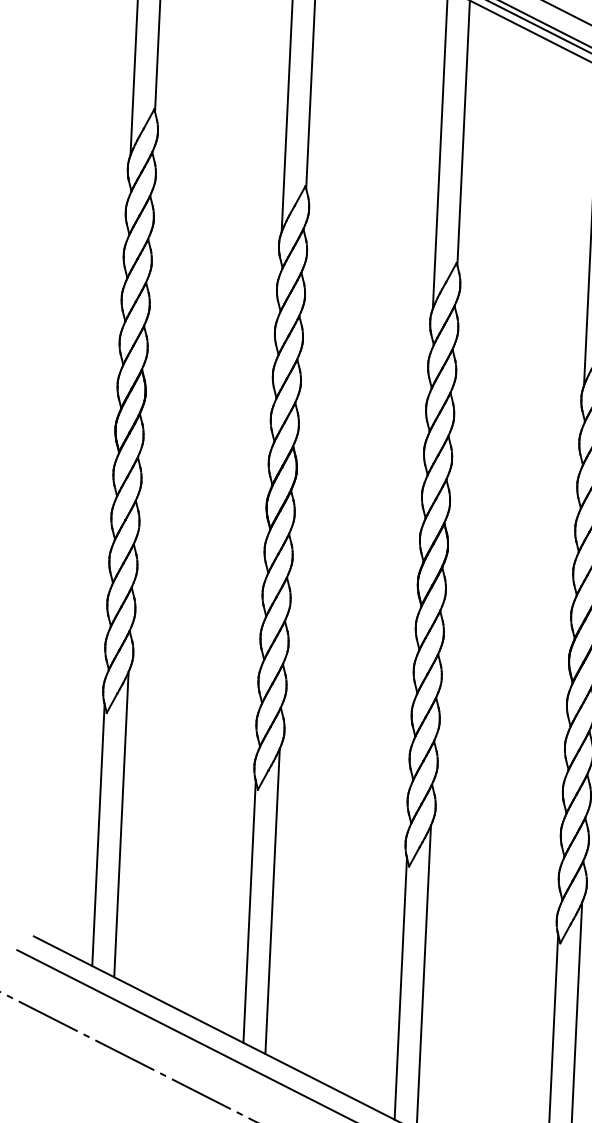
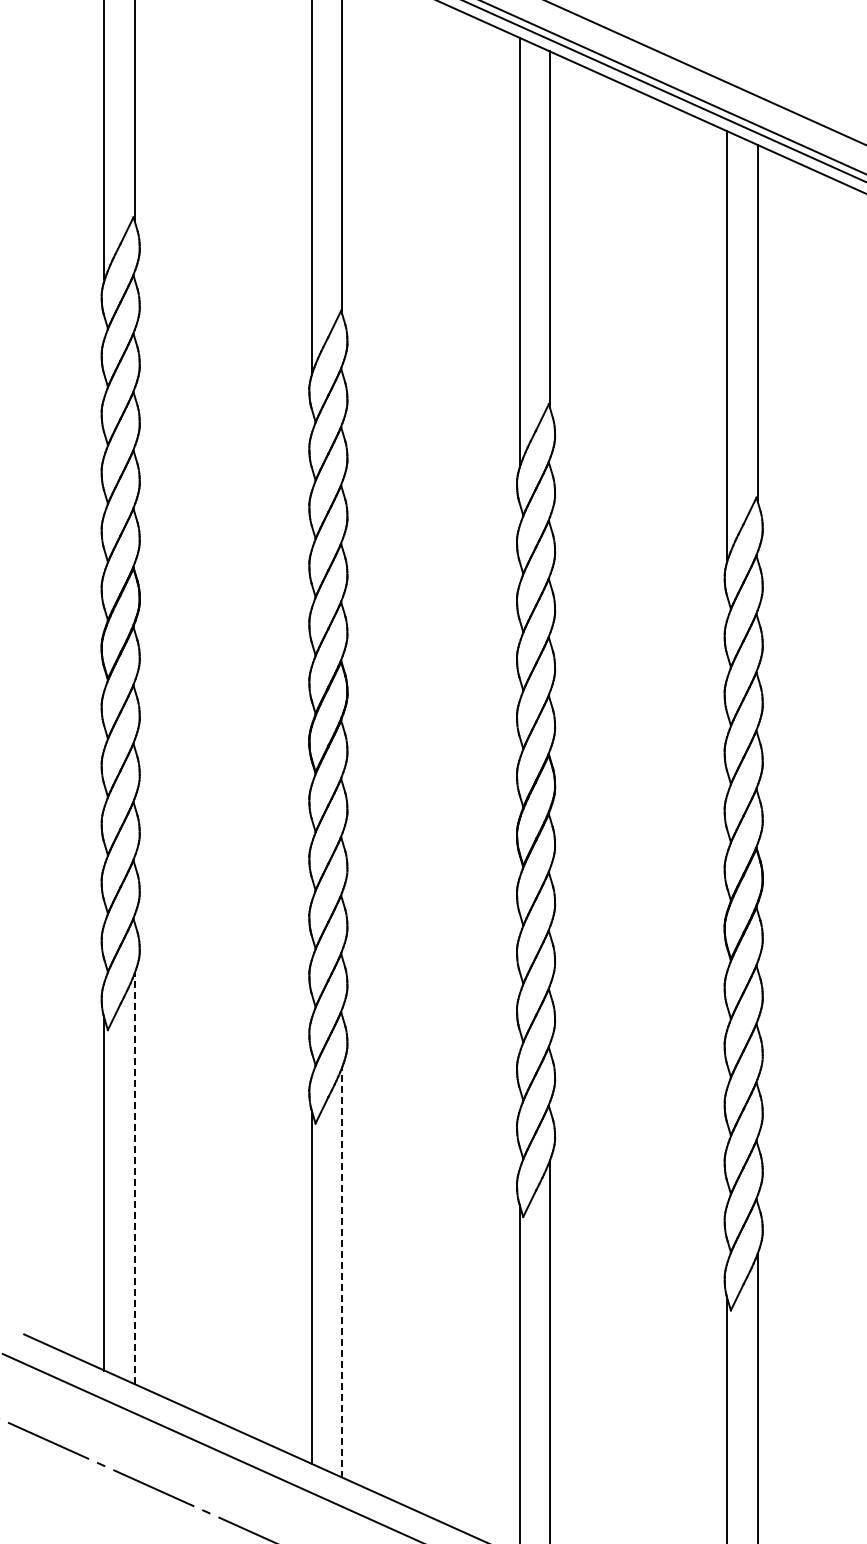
line: (121, 824) -> (134, 1178), solid -> dashed
line: (272, 900) -> (342, 1271), solid -> dashed

